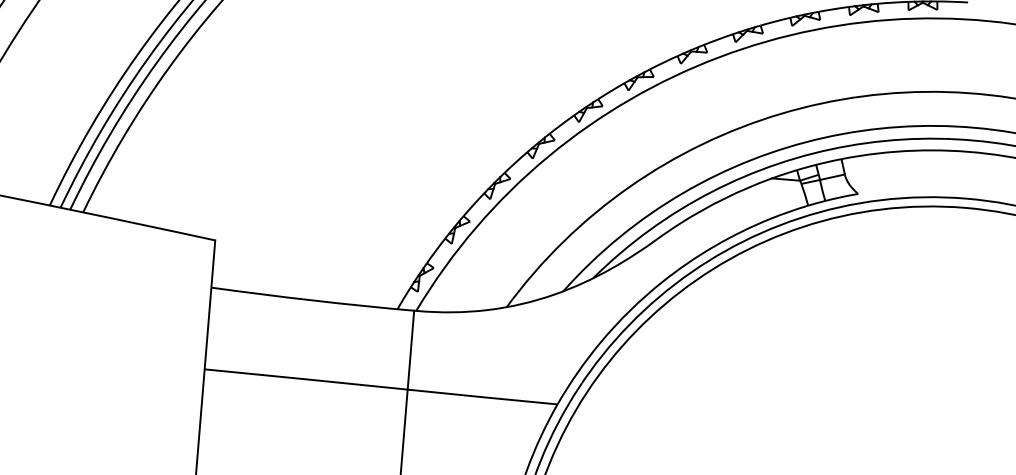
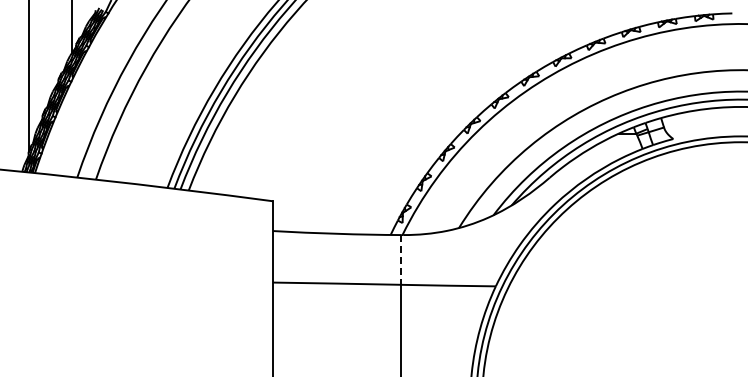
line: (411, 349) -> (401, 259), solid -> dashed

